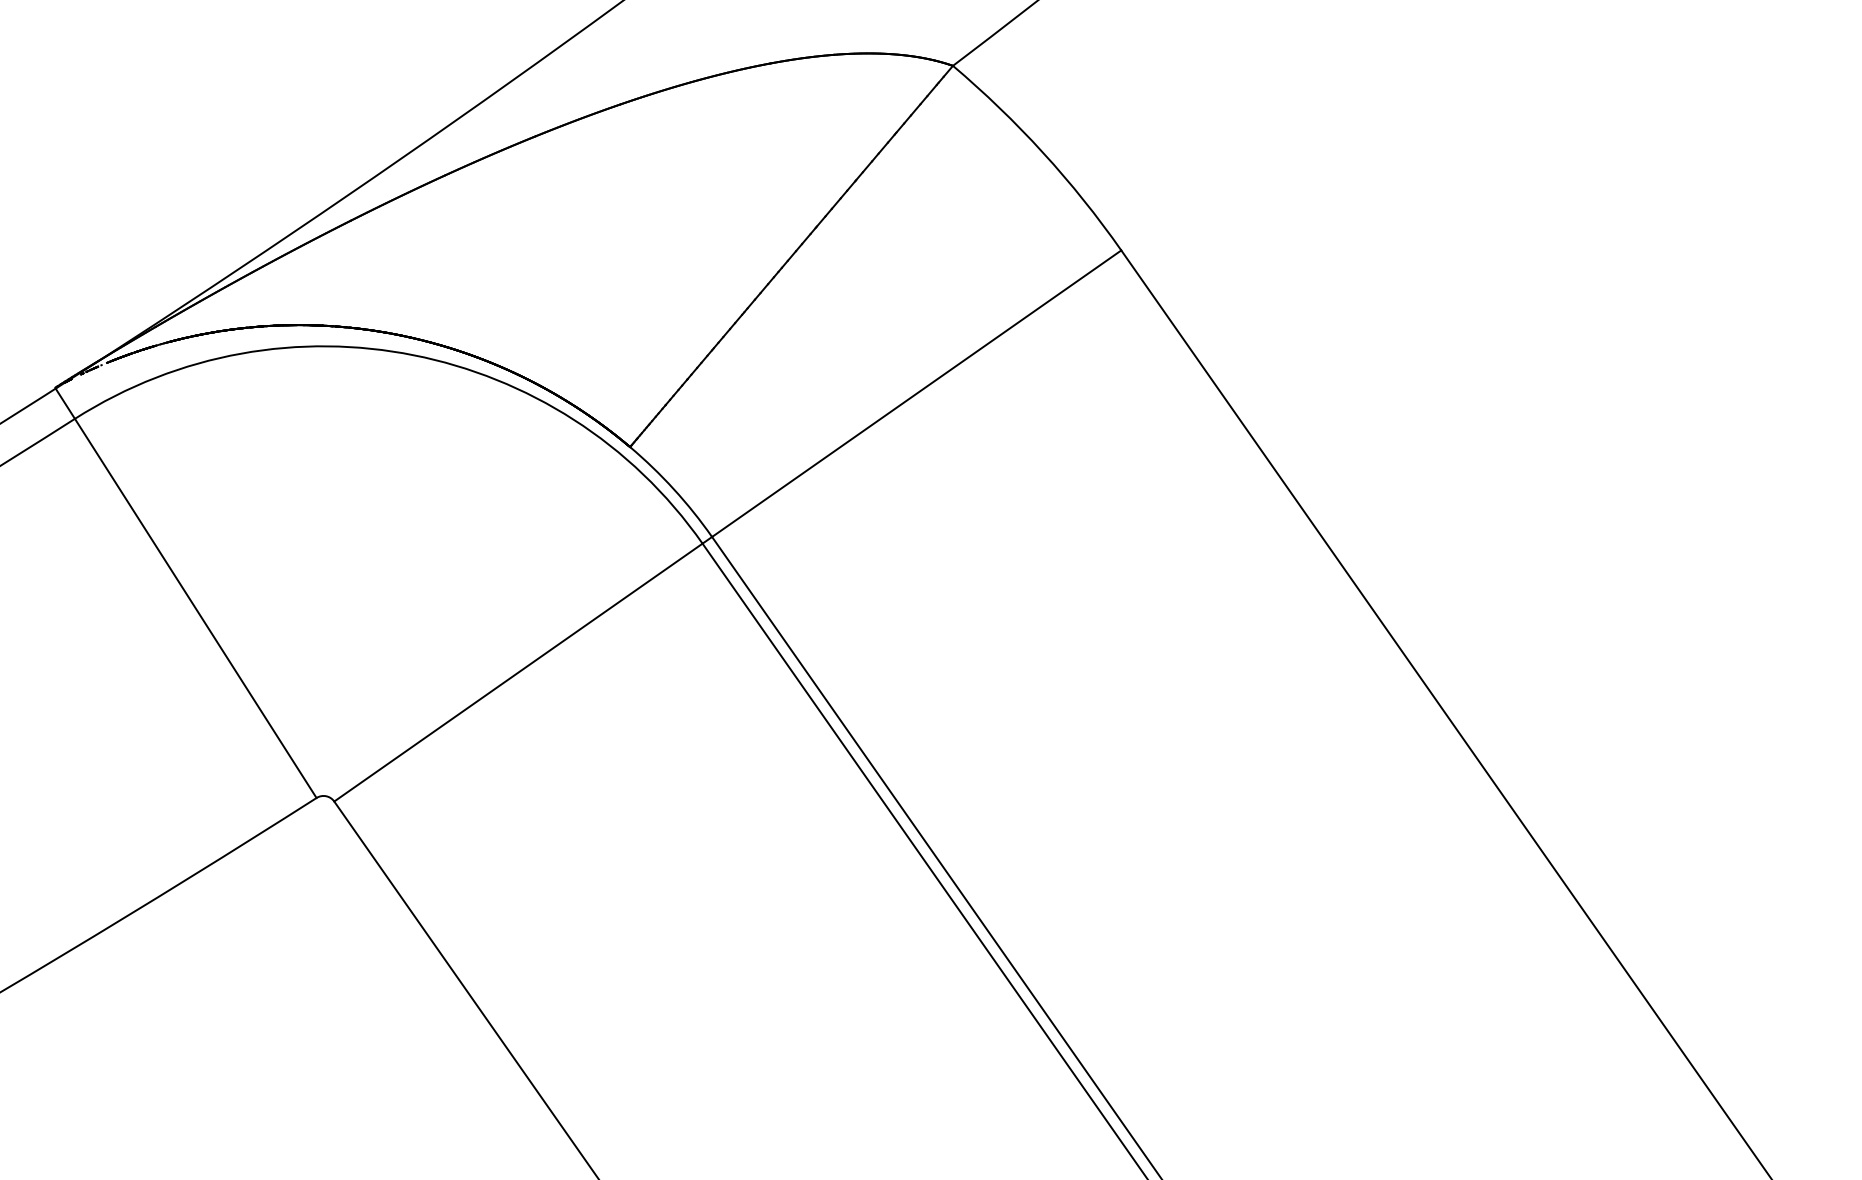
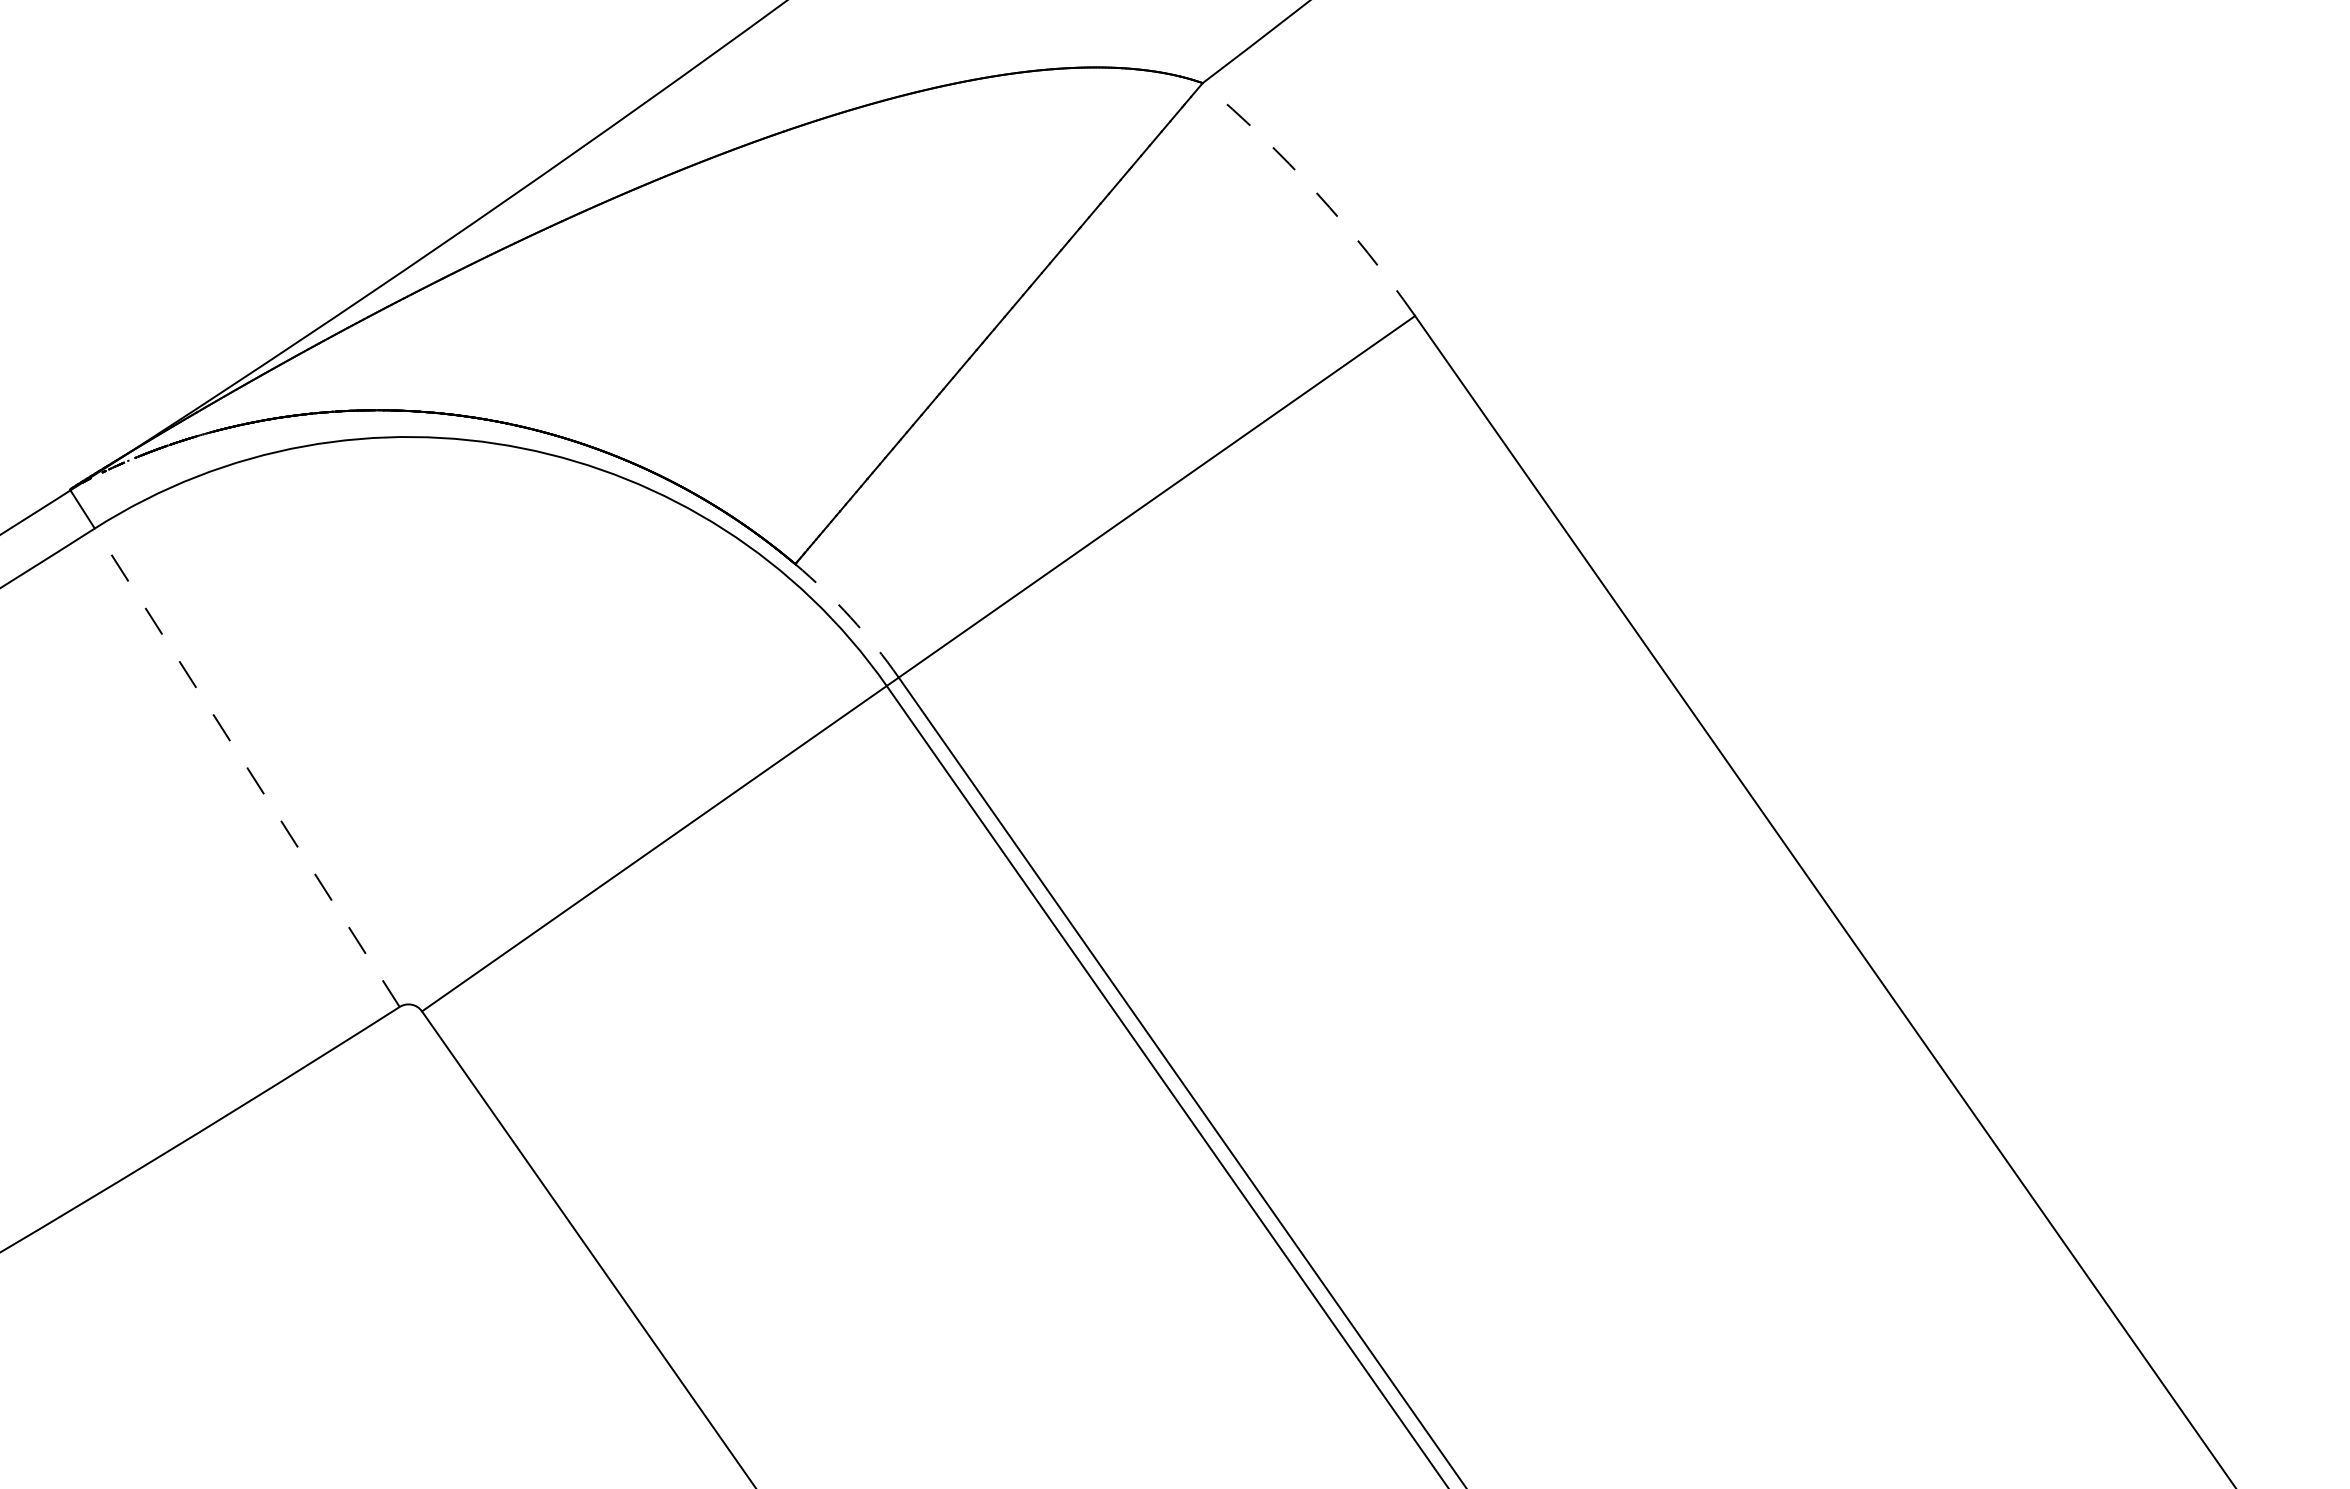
arc: (1043, 152) -> (1316, 192), solid -> dashed
arc: (673, 489) -> (850, 617), solid -> dashed
line: (195, 608) -> (247, 767), solid -> dashed

